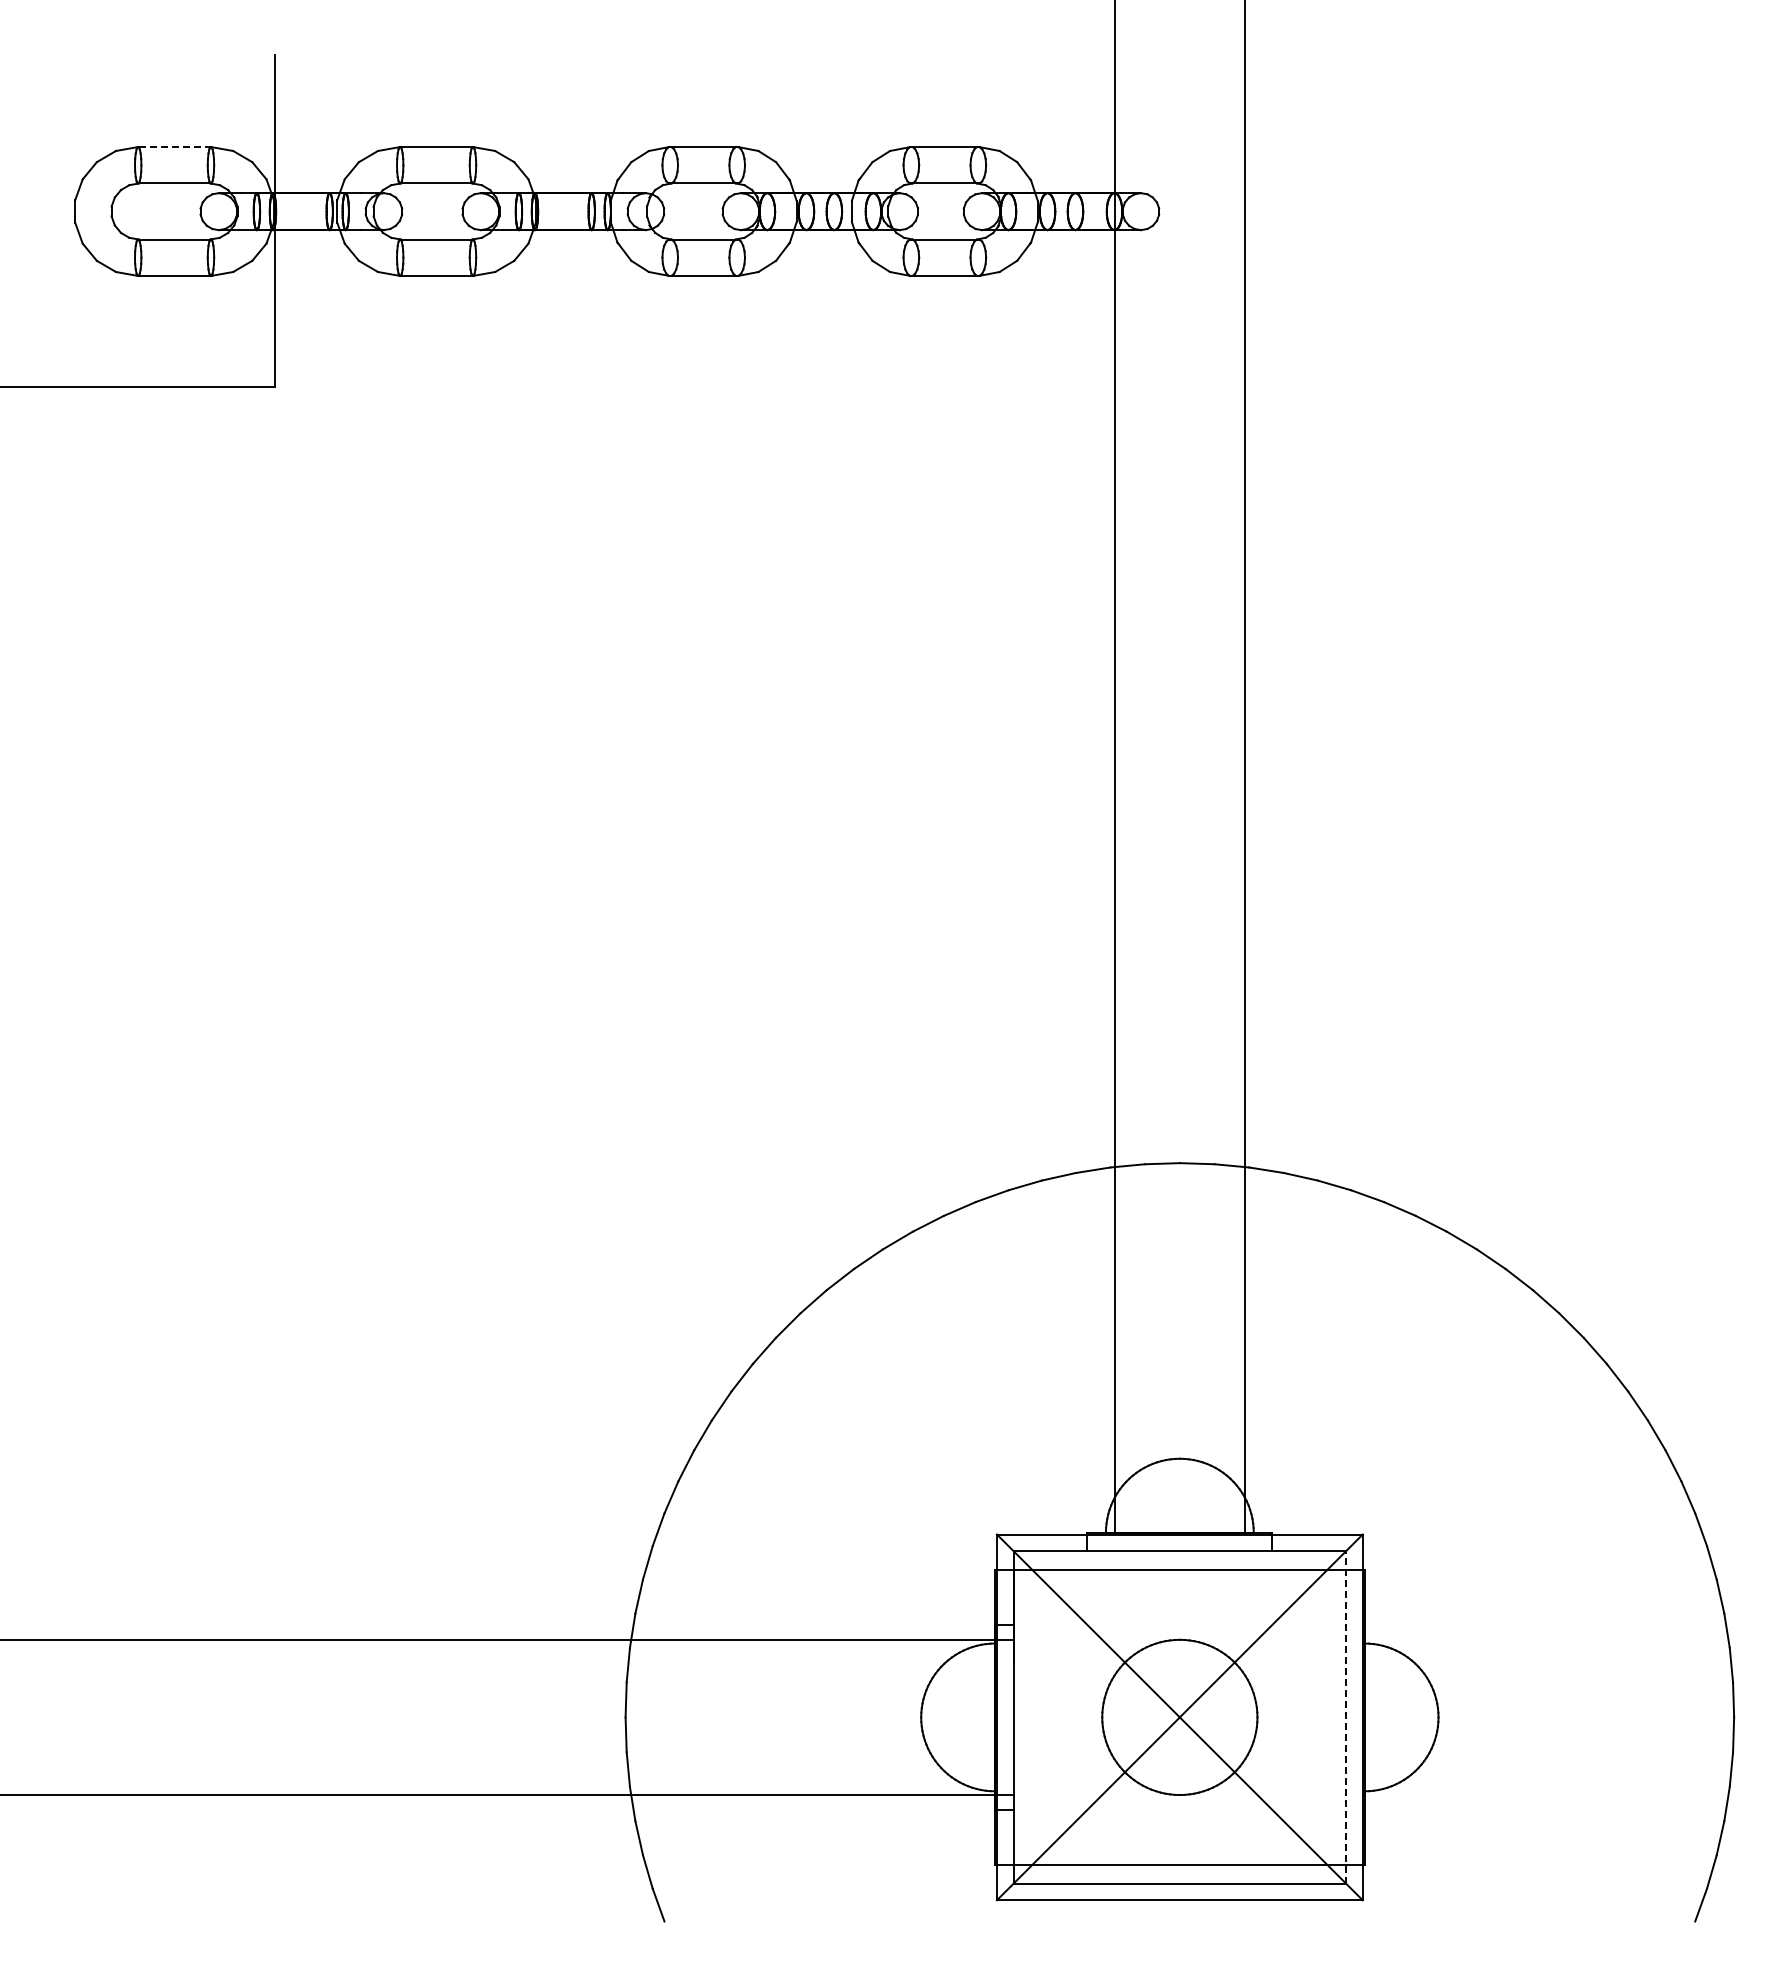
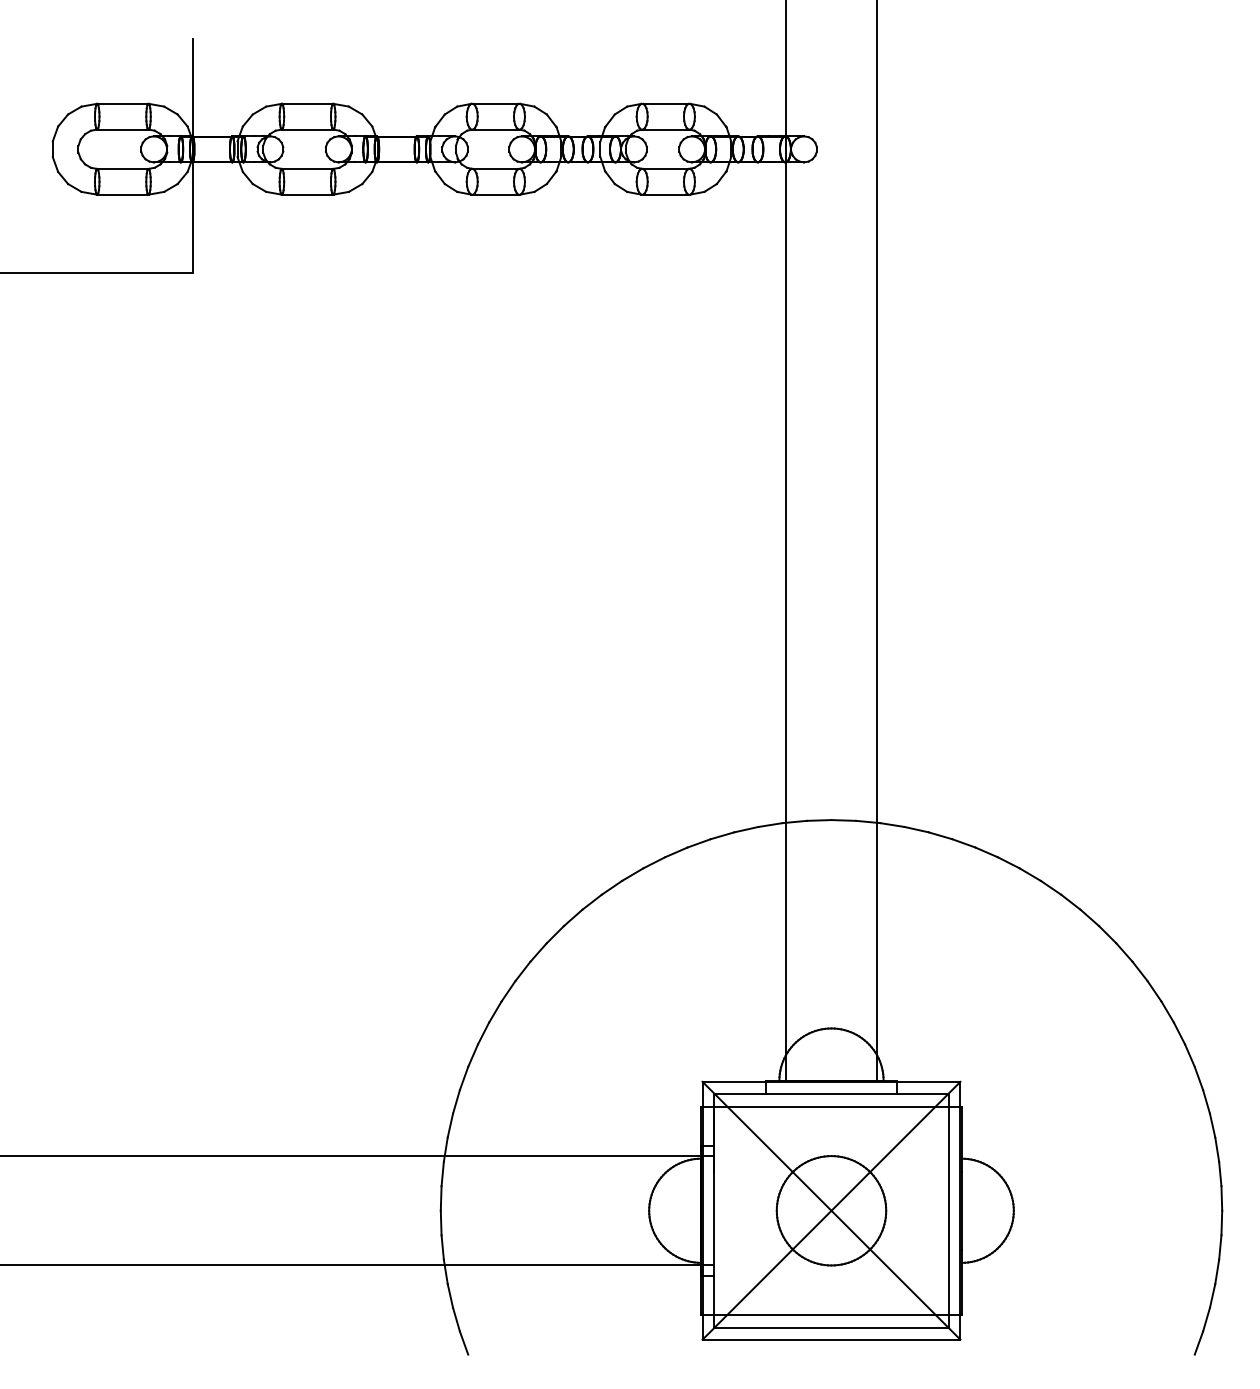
line: (175, 147) -> (123, 104), dashed -> solid
line: (1346, 1716) -> (948, 1210), dashed -> solid

